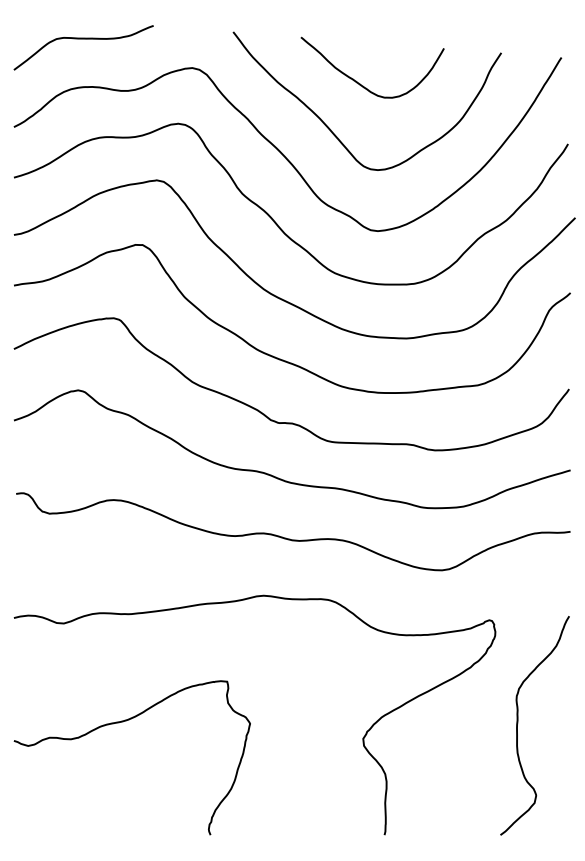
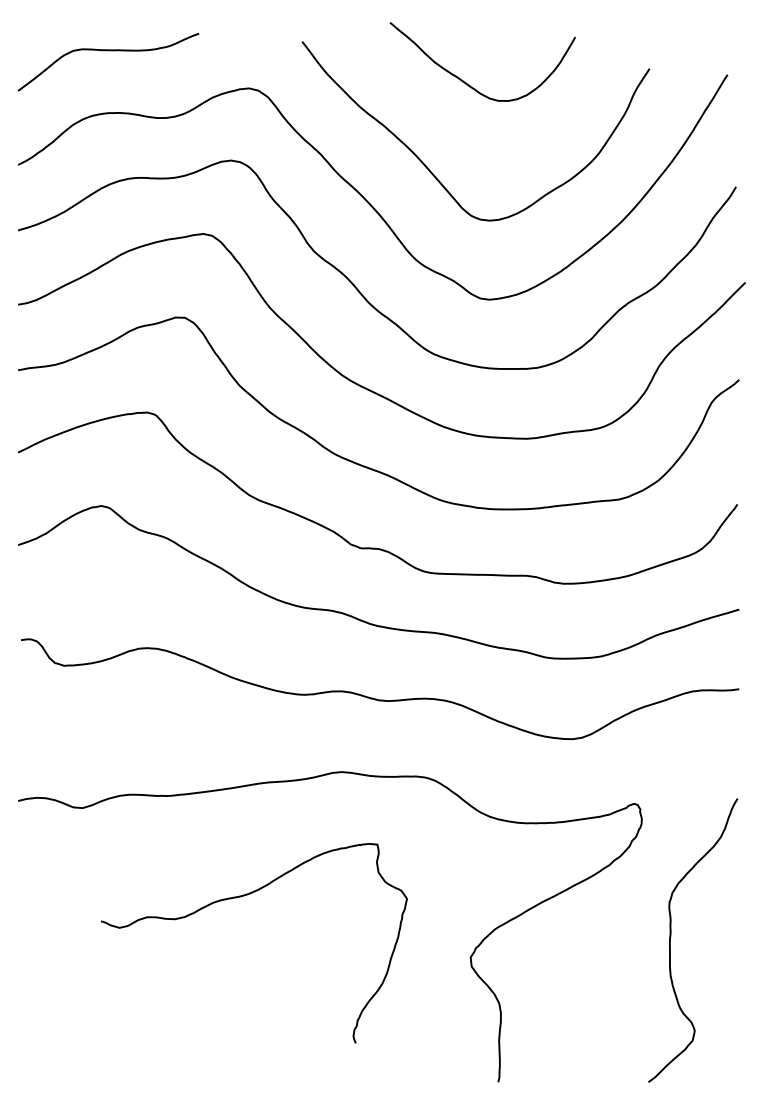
curve: (360, 83) -> (467, 82), moved
curve: (123, 722) -> (242, 897), moved

